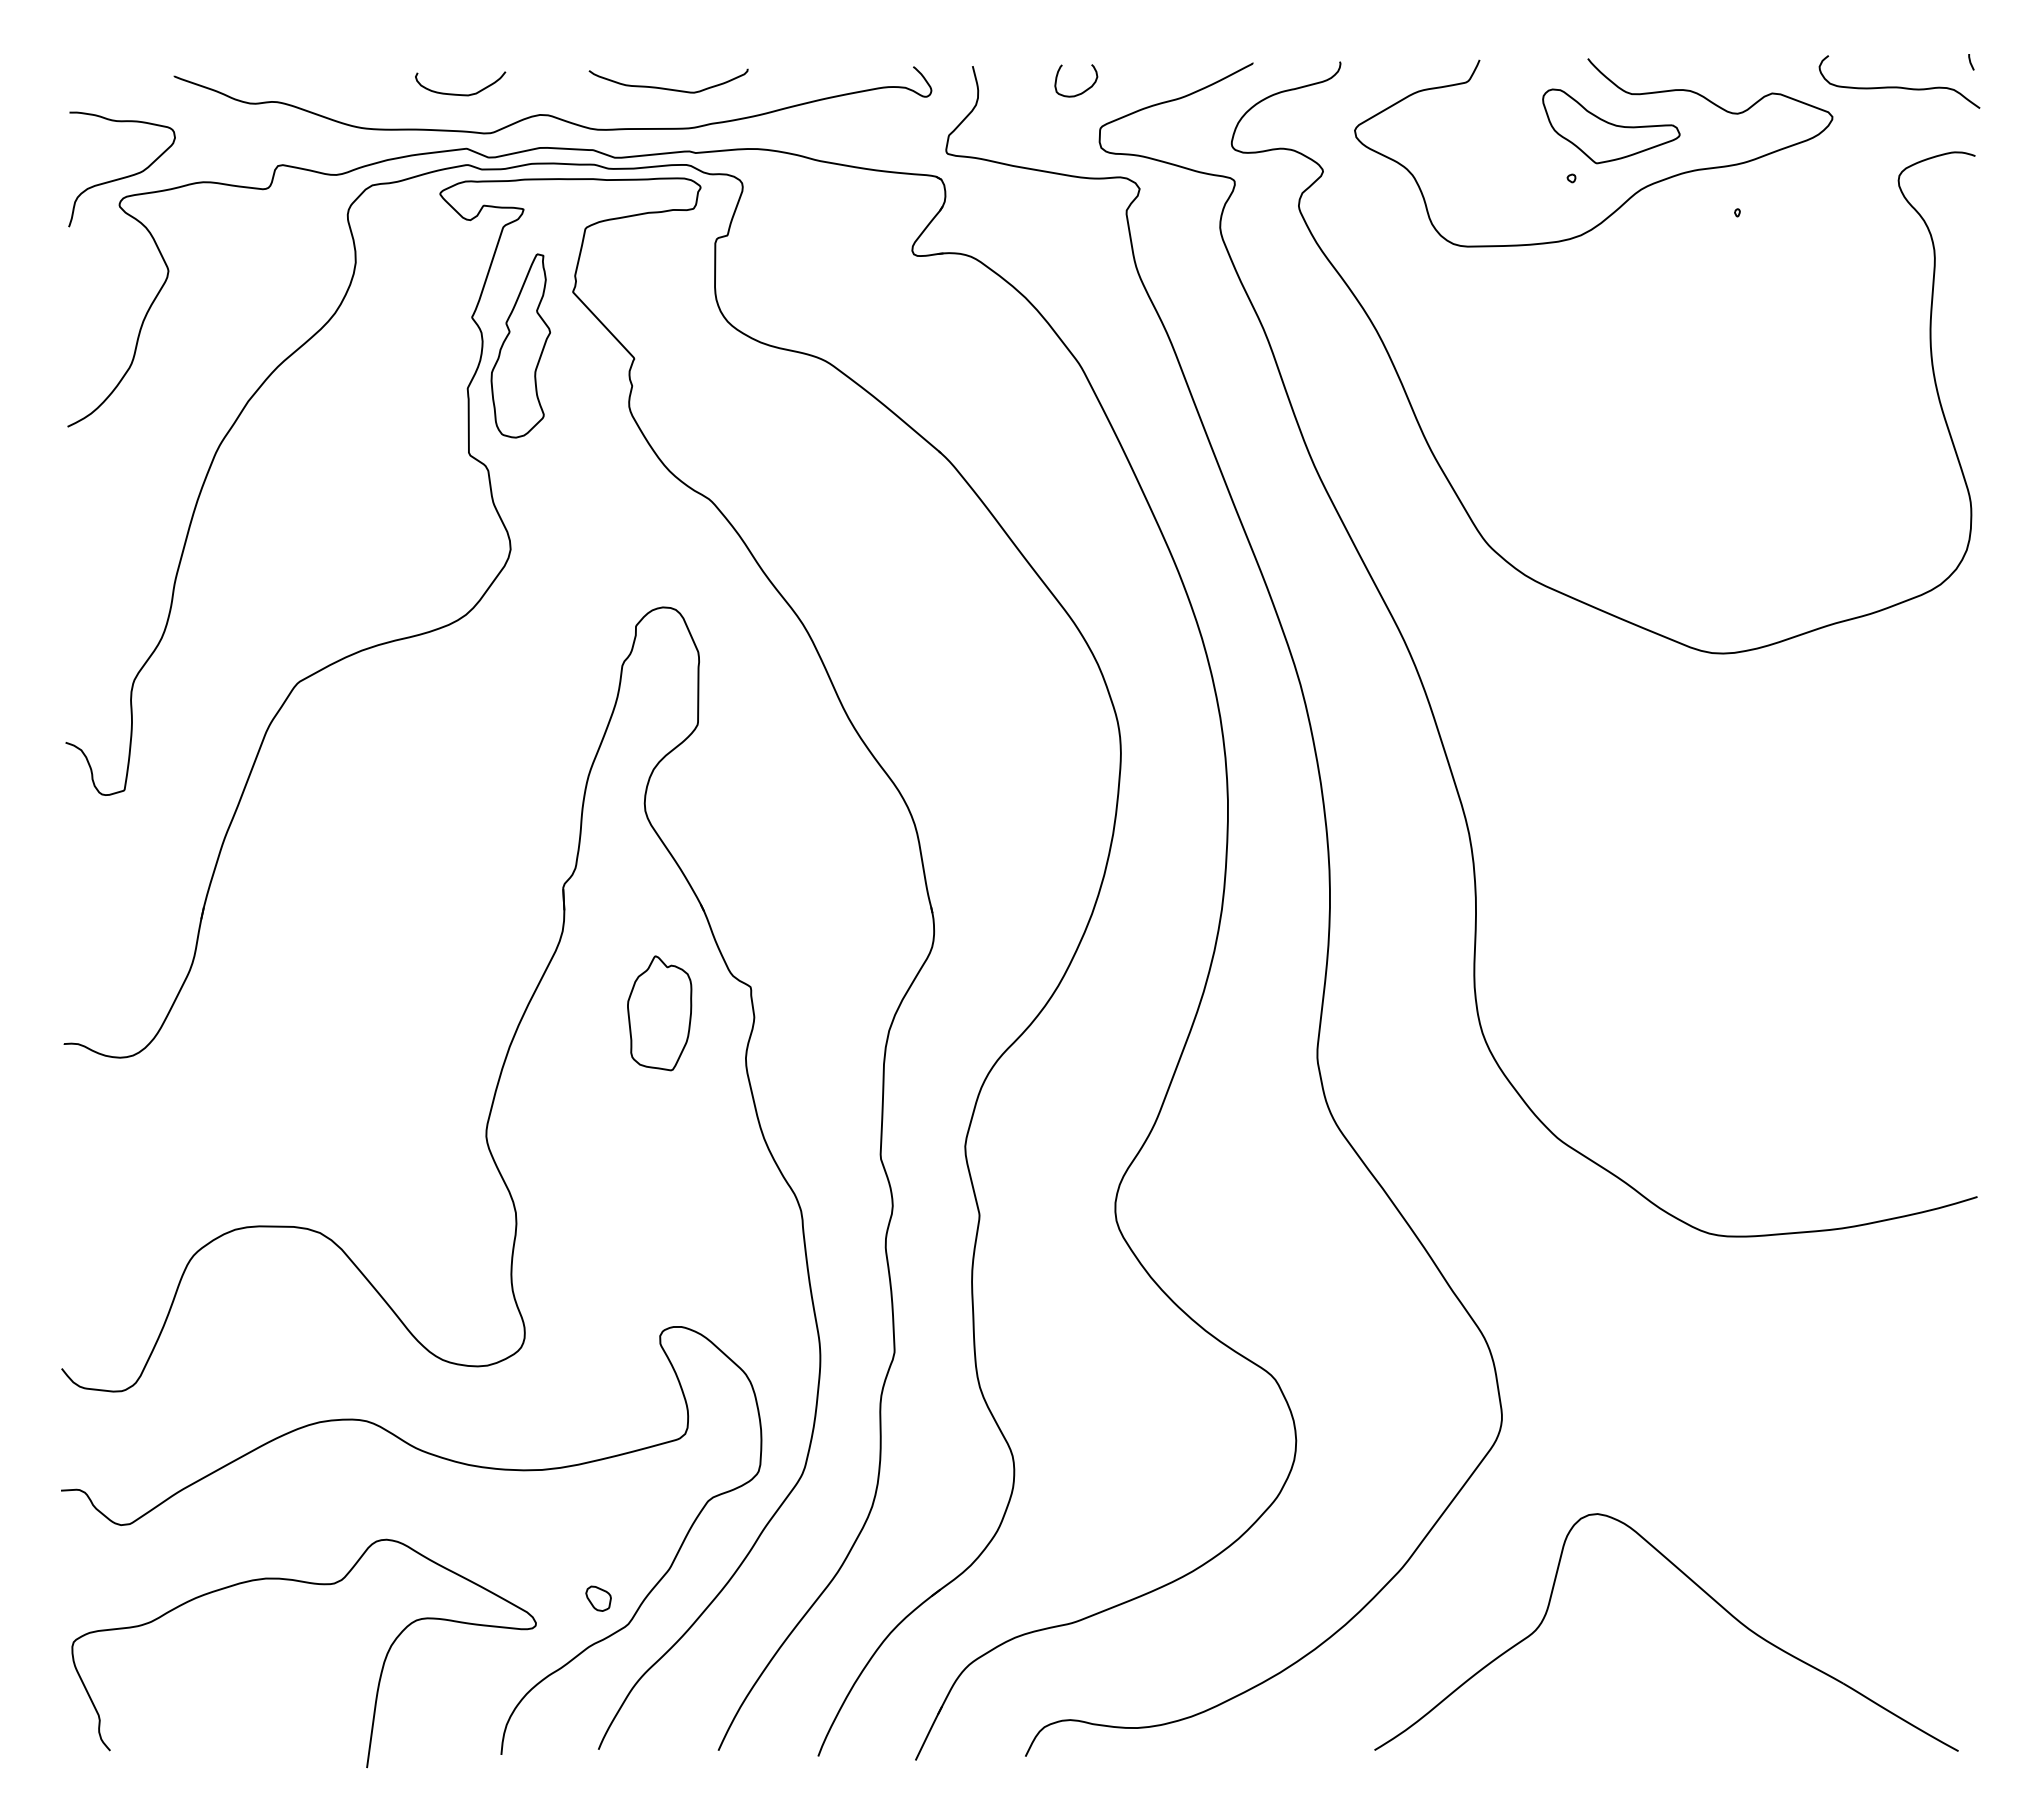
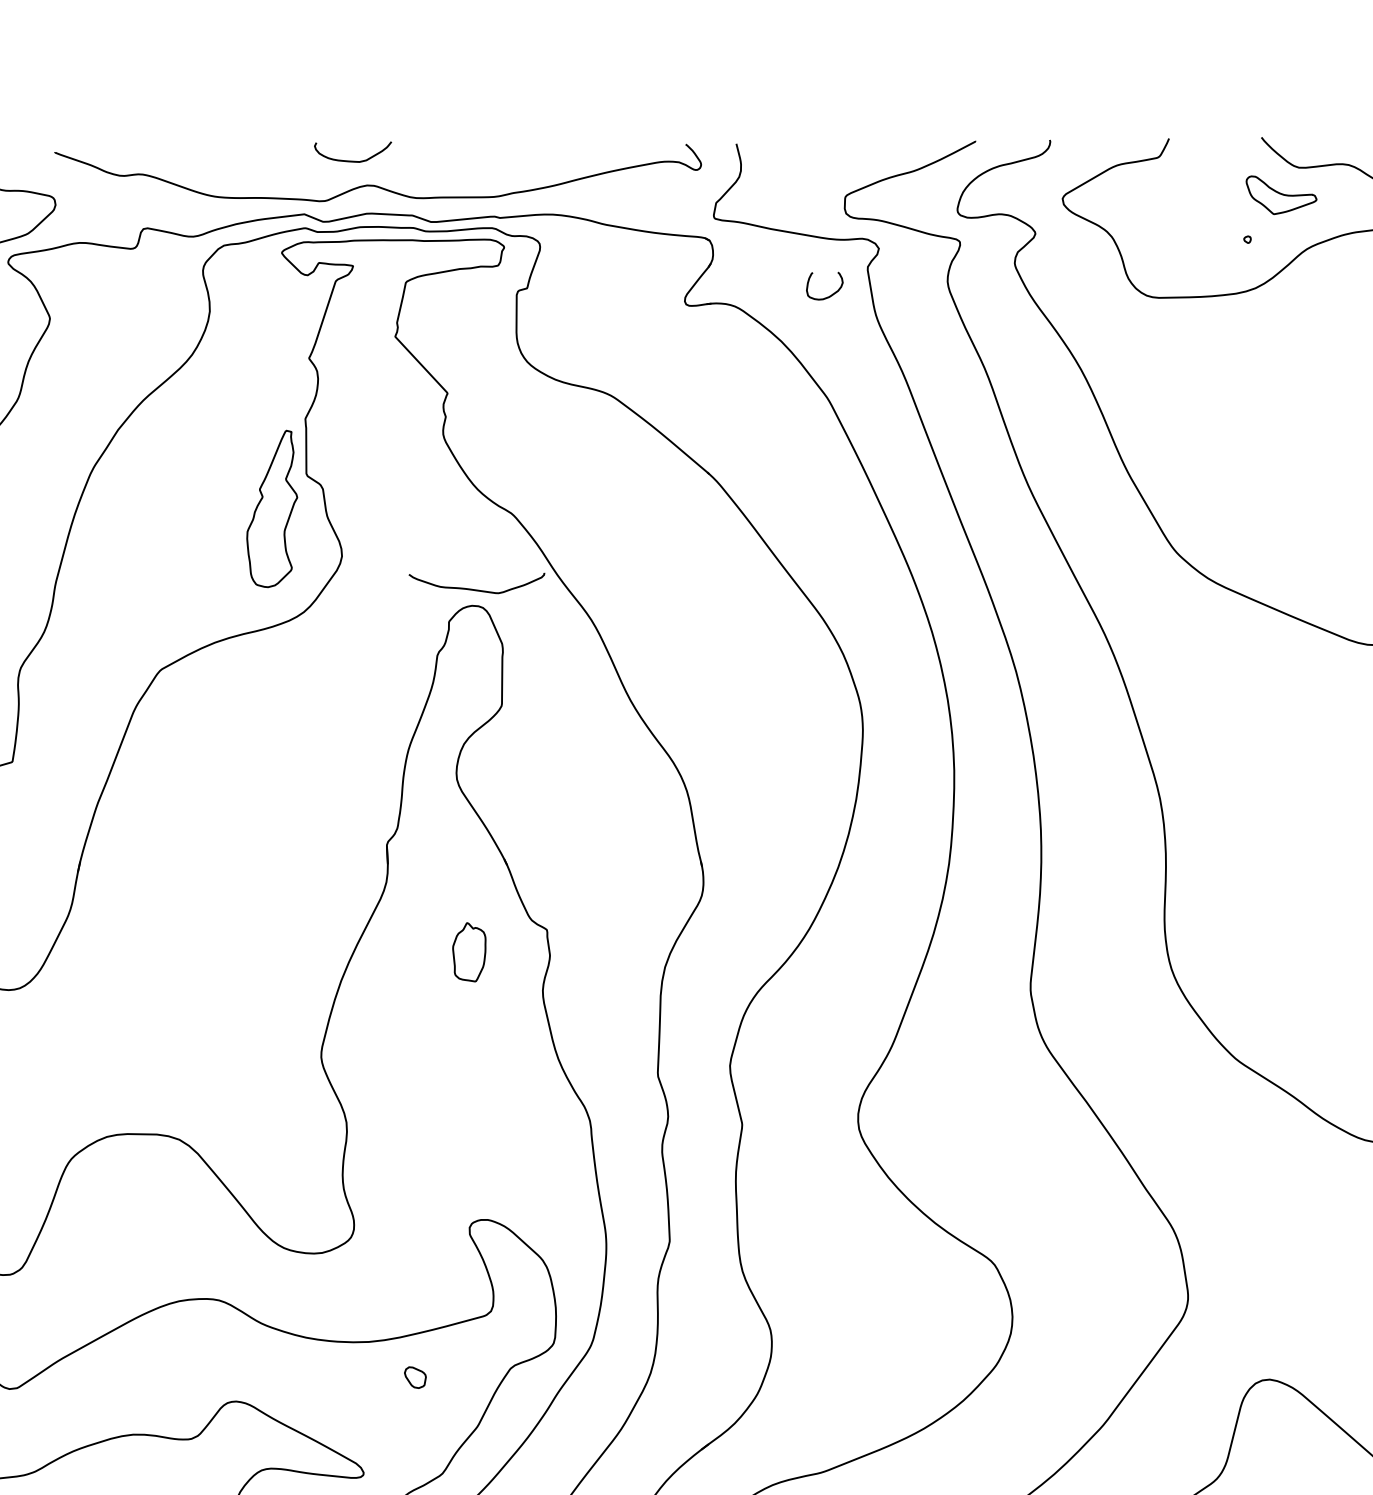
curve: (668, 88) -> (476, 589), moved
curve: (1085, 89) -> (832, 293), moved
curve: (456, 93) -> (349, 160), moved
part: (1611, 126) -> (1281, 195), size x0.6
part: (520, 345) -> (271, 508), moved
part: (659, 1013) -> (469, 952), size x0.6
part: (598, 1598) -> (415, 1377), moved

